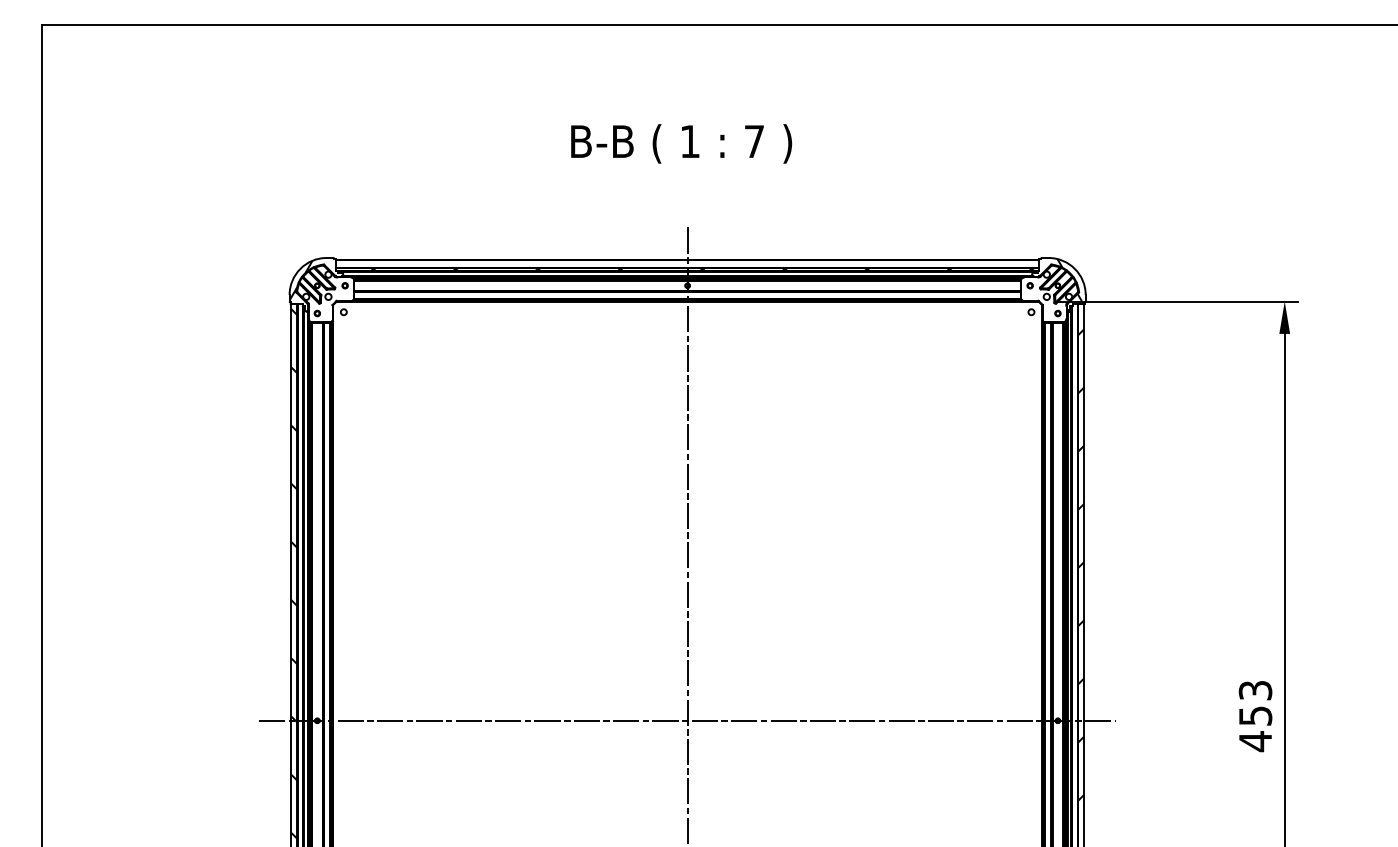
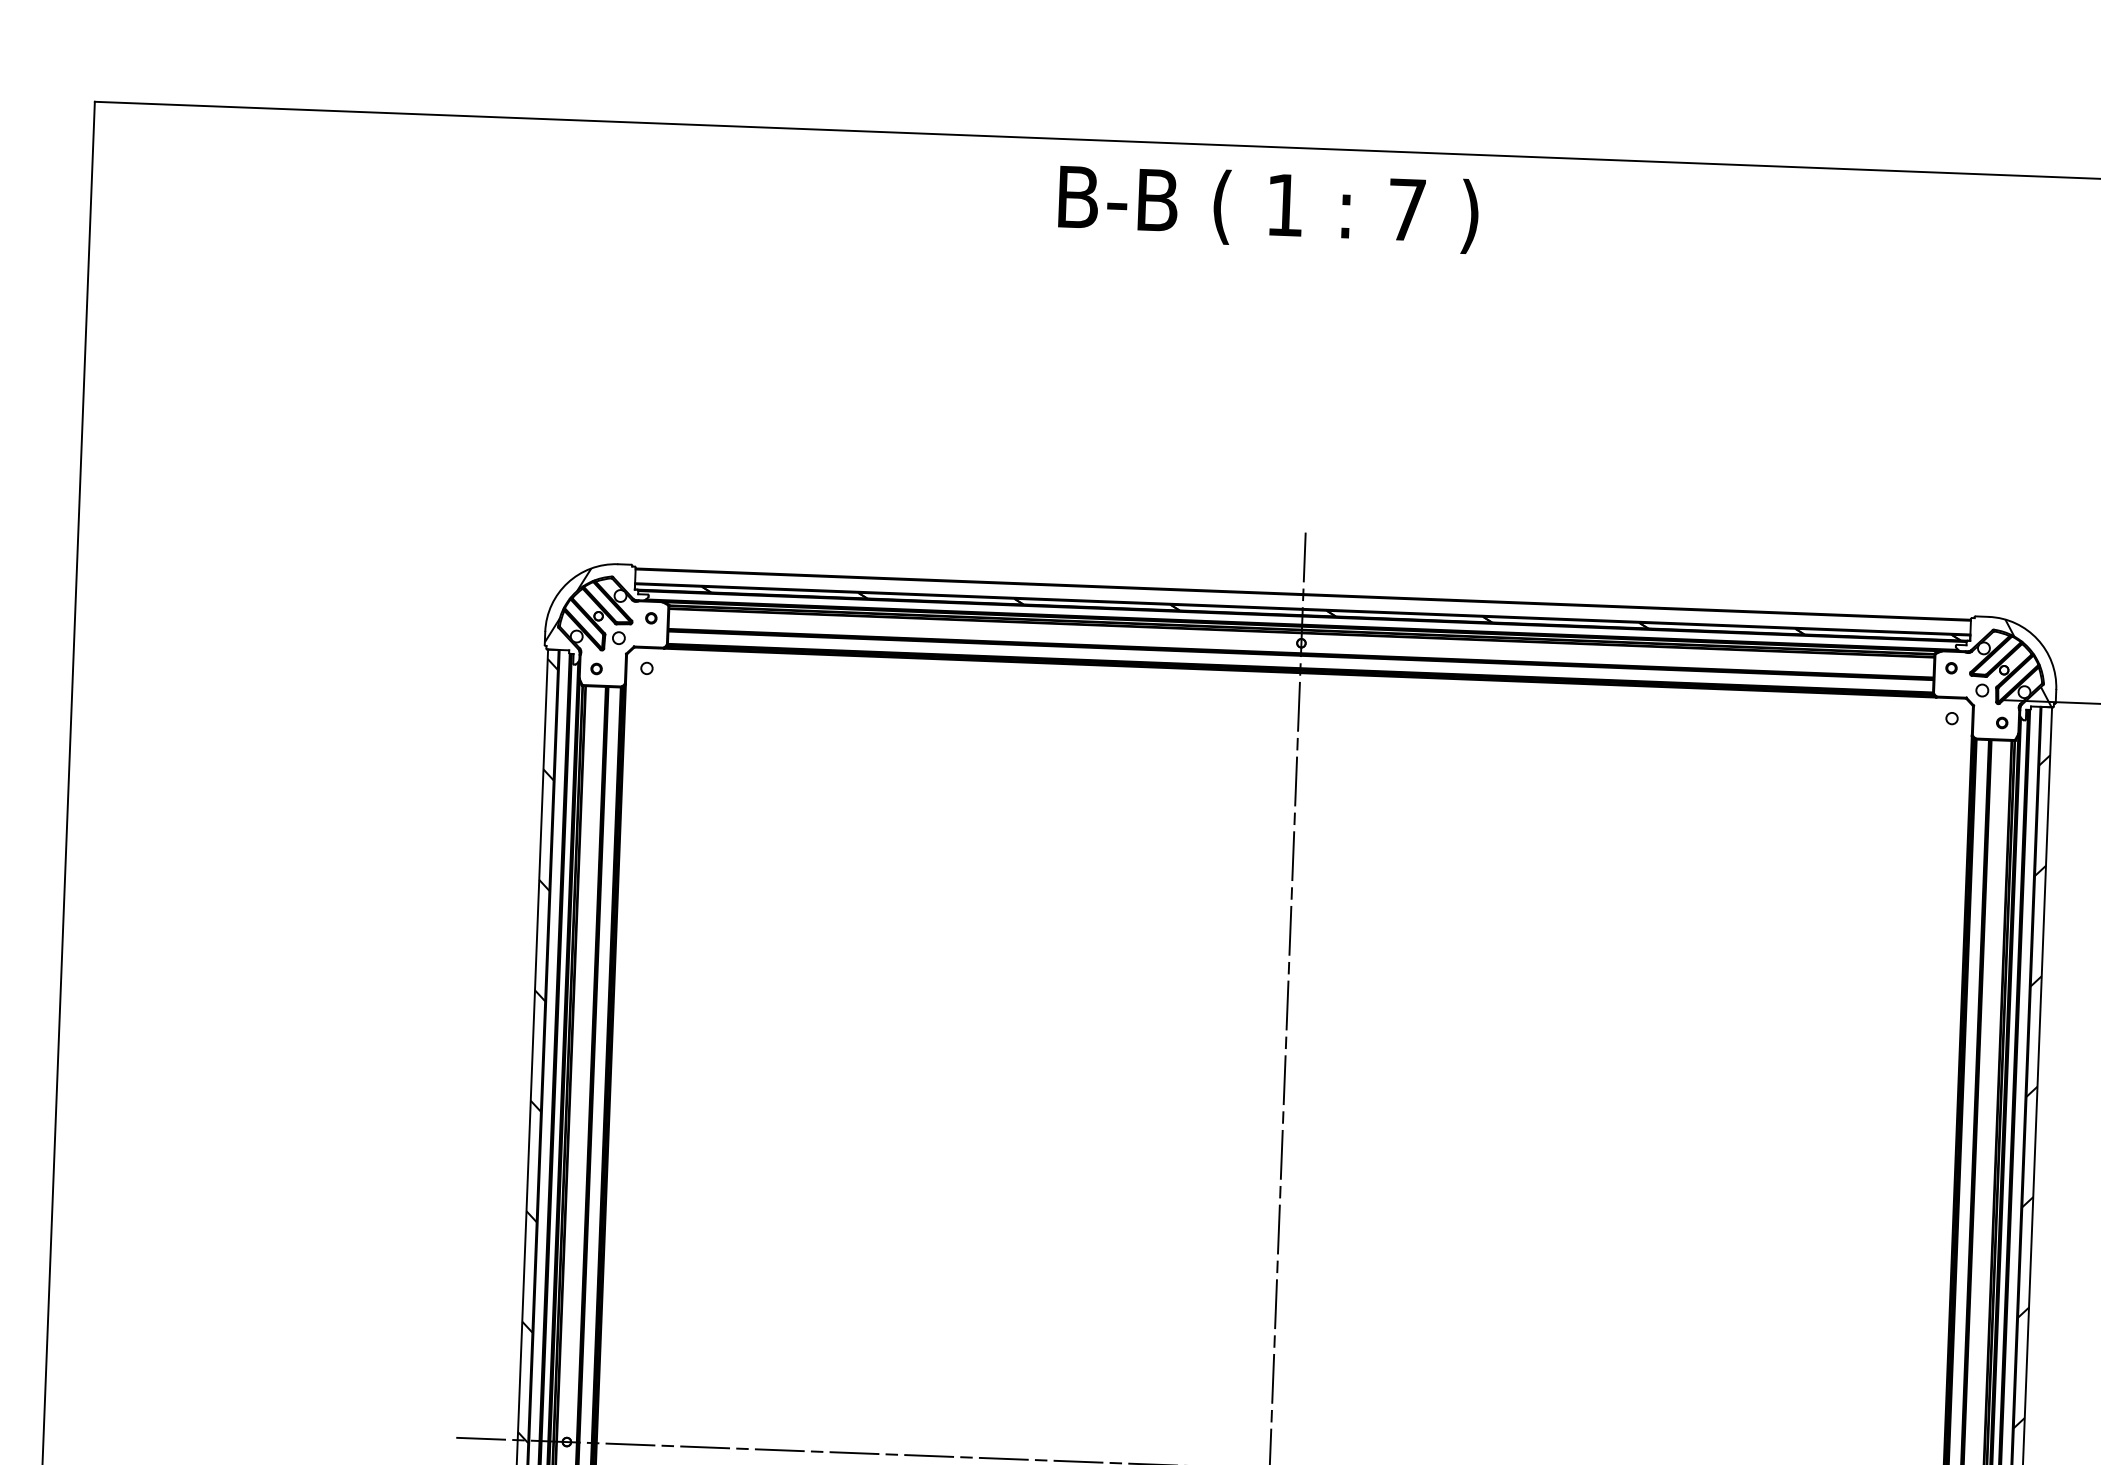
text: (681, 143) -> (1268, 208), moved

